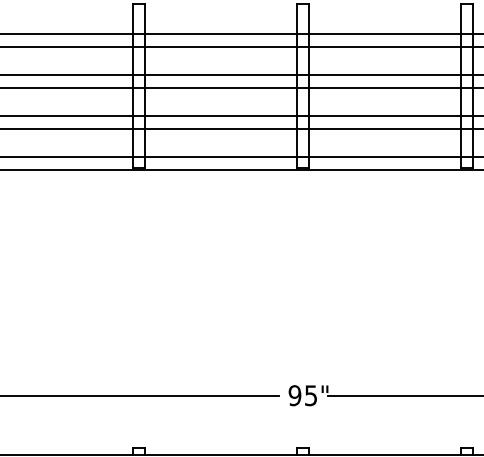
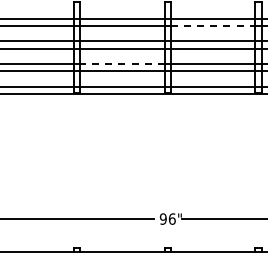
line: (385, 47) -> (213, 26), solid -> dashed
line: (221, 114) -> (122, 63), solid -> dashed
text: (309, 394) -> (171, 218), 95" -> 96"

